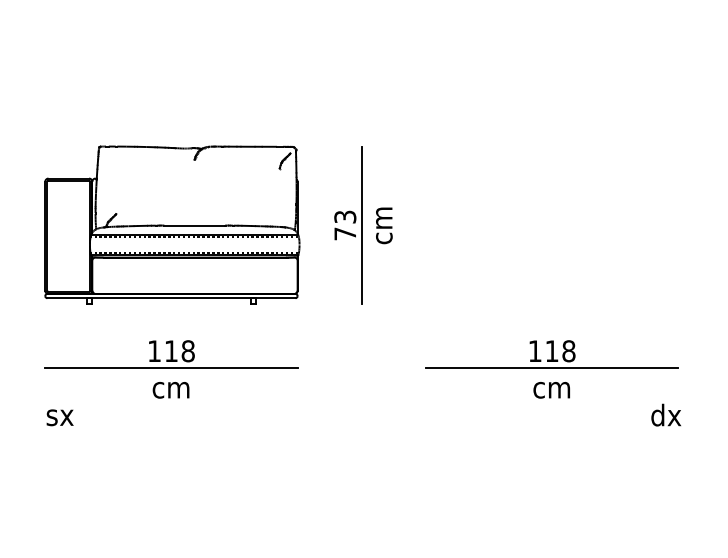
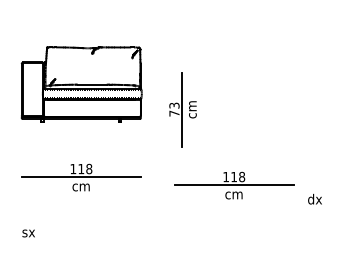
part: (171, 225) -> (81, 84), moved
part: (362, 225) -> (182, 109), moved
part: (552, 369) -> (234, 185), moved
text: (59, 417) -> (28, 233), moved

